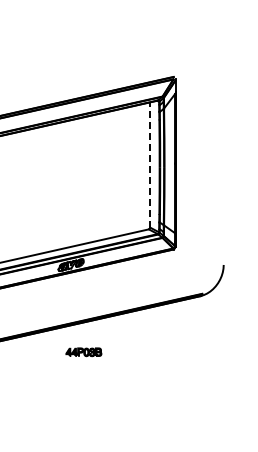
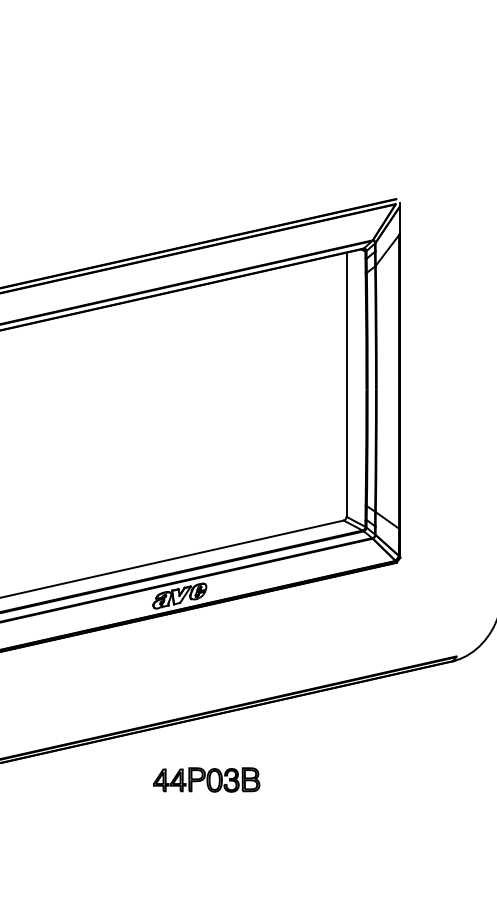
line: (150, 165) -> (347, 385), dashed -> solid
part: (83, 351) -> (205, 778), size x1.43

